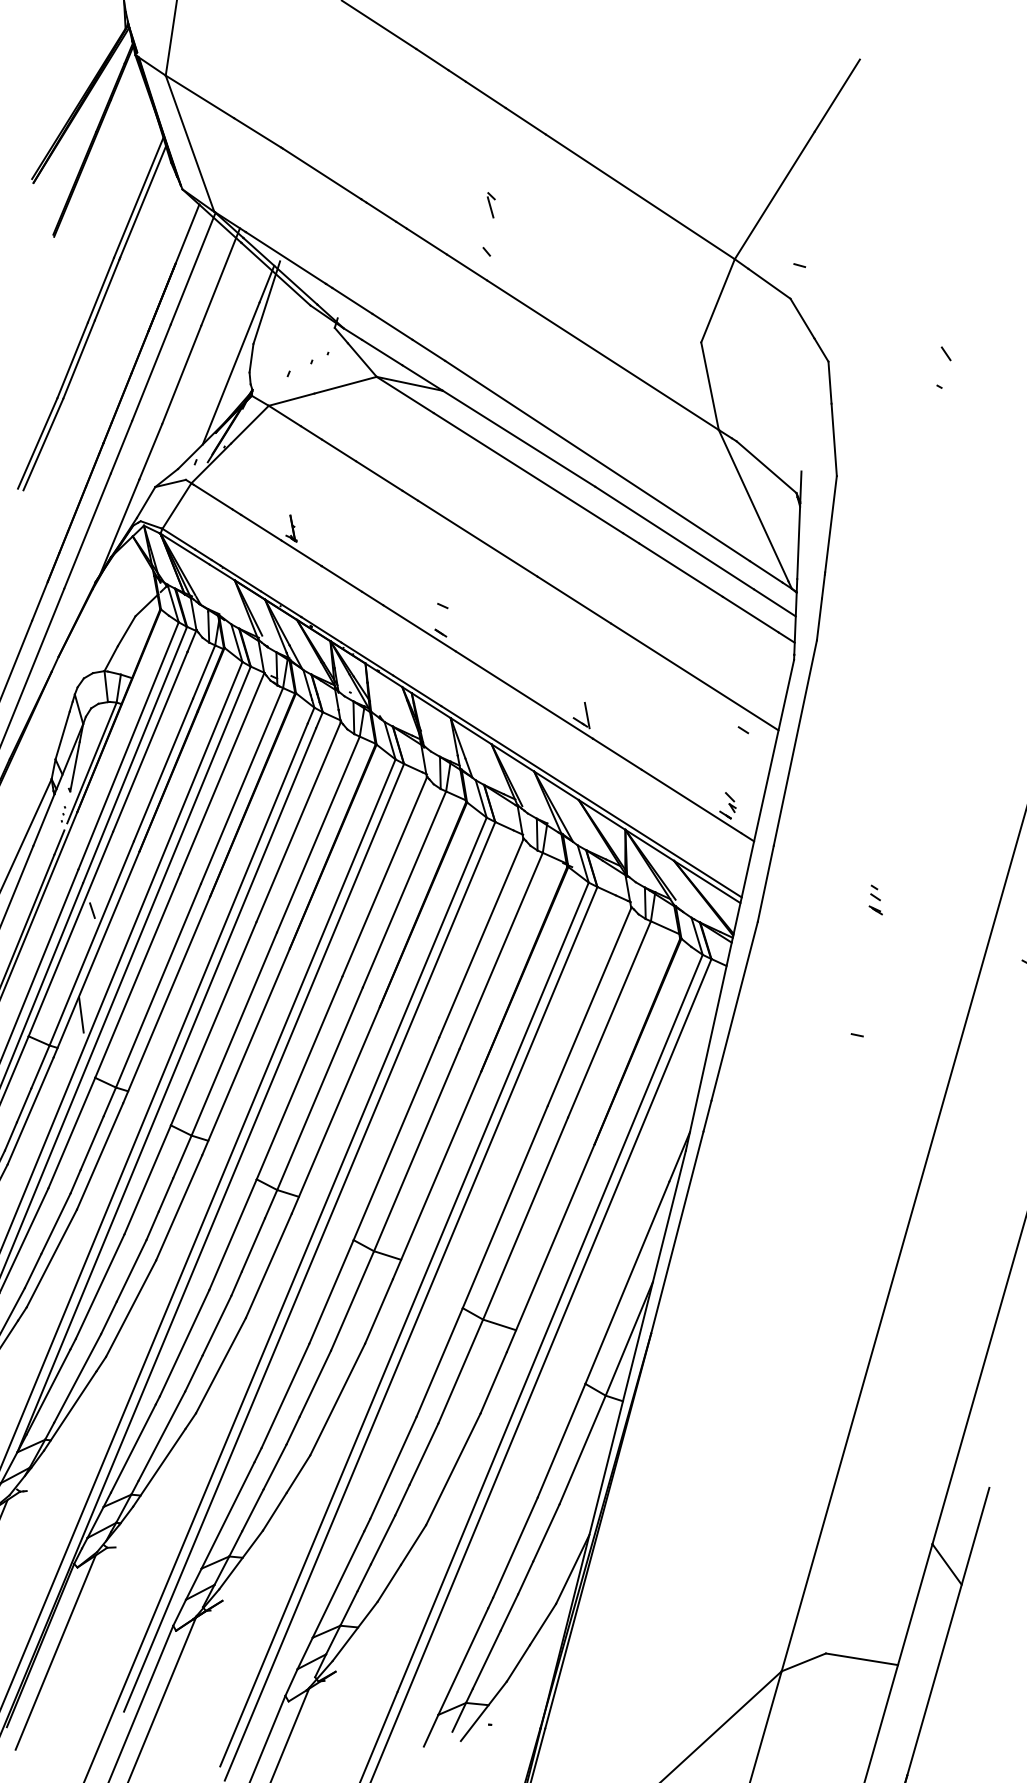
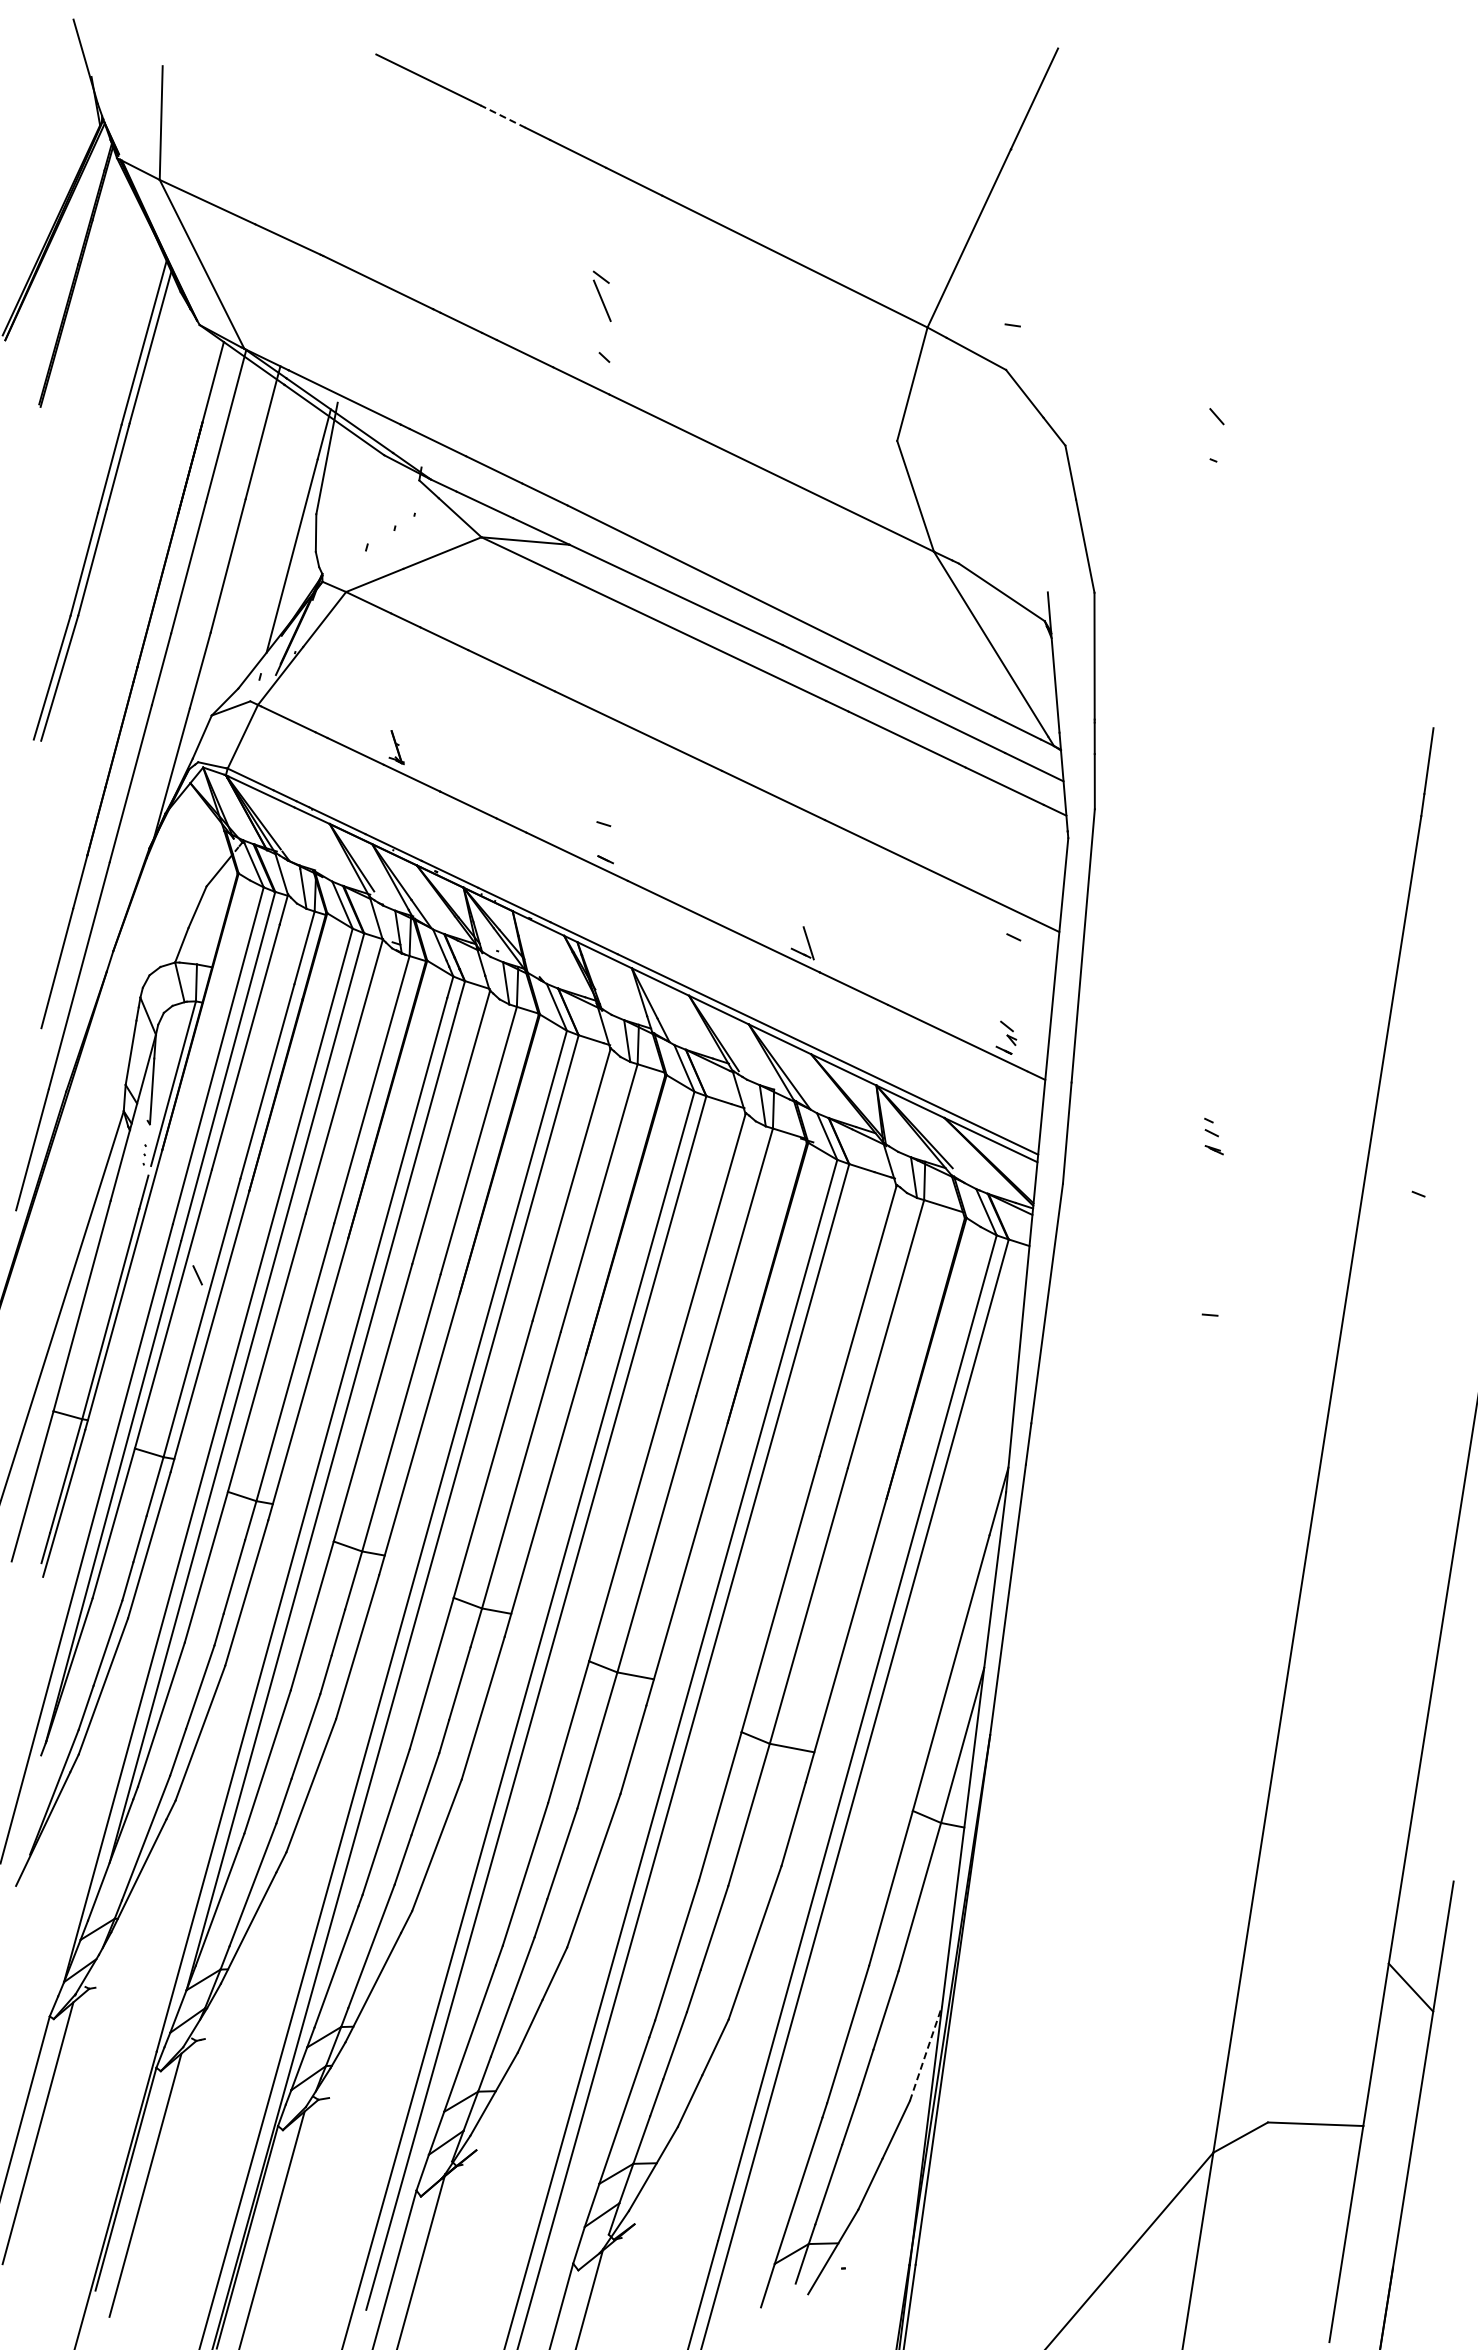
line: (431, 59) -> (502, 116), solid -> dashed
part: (490, 205) -> (602, 296), size x1.6
line: (81, 1014) -> (199, 1412), removed
line: (573, 1569) -> (926, 2053), solid -> dashed

